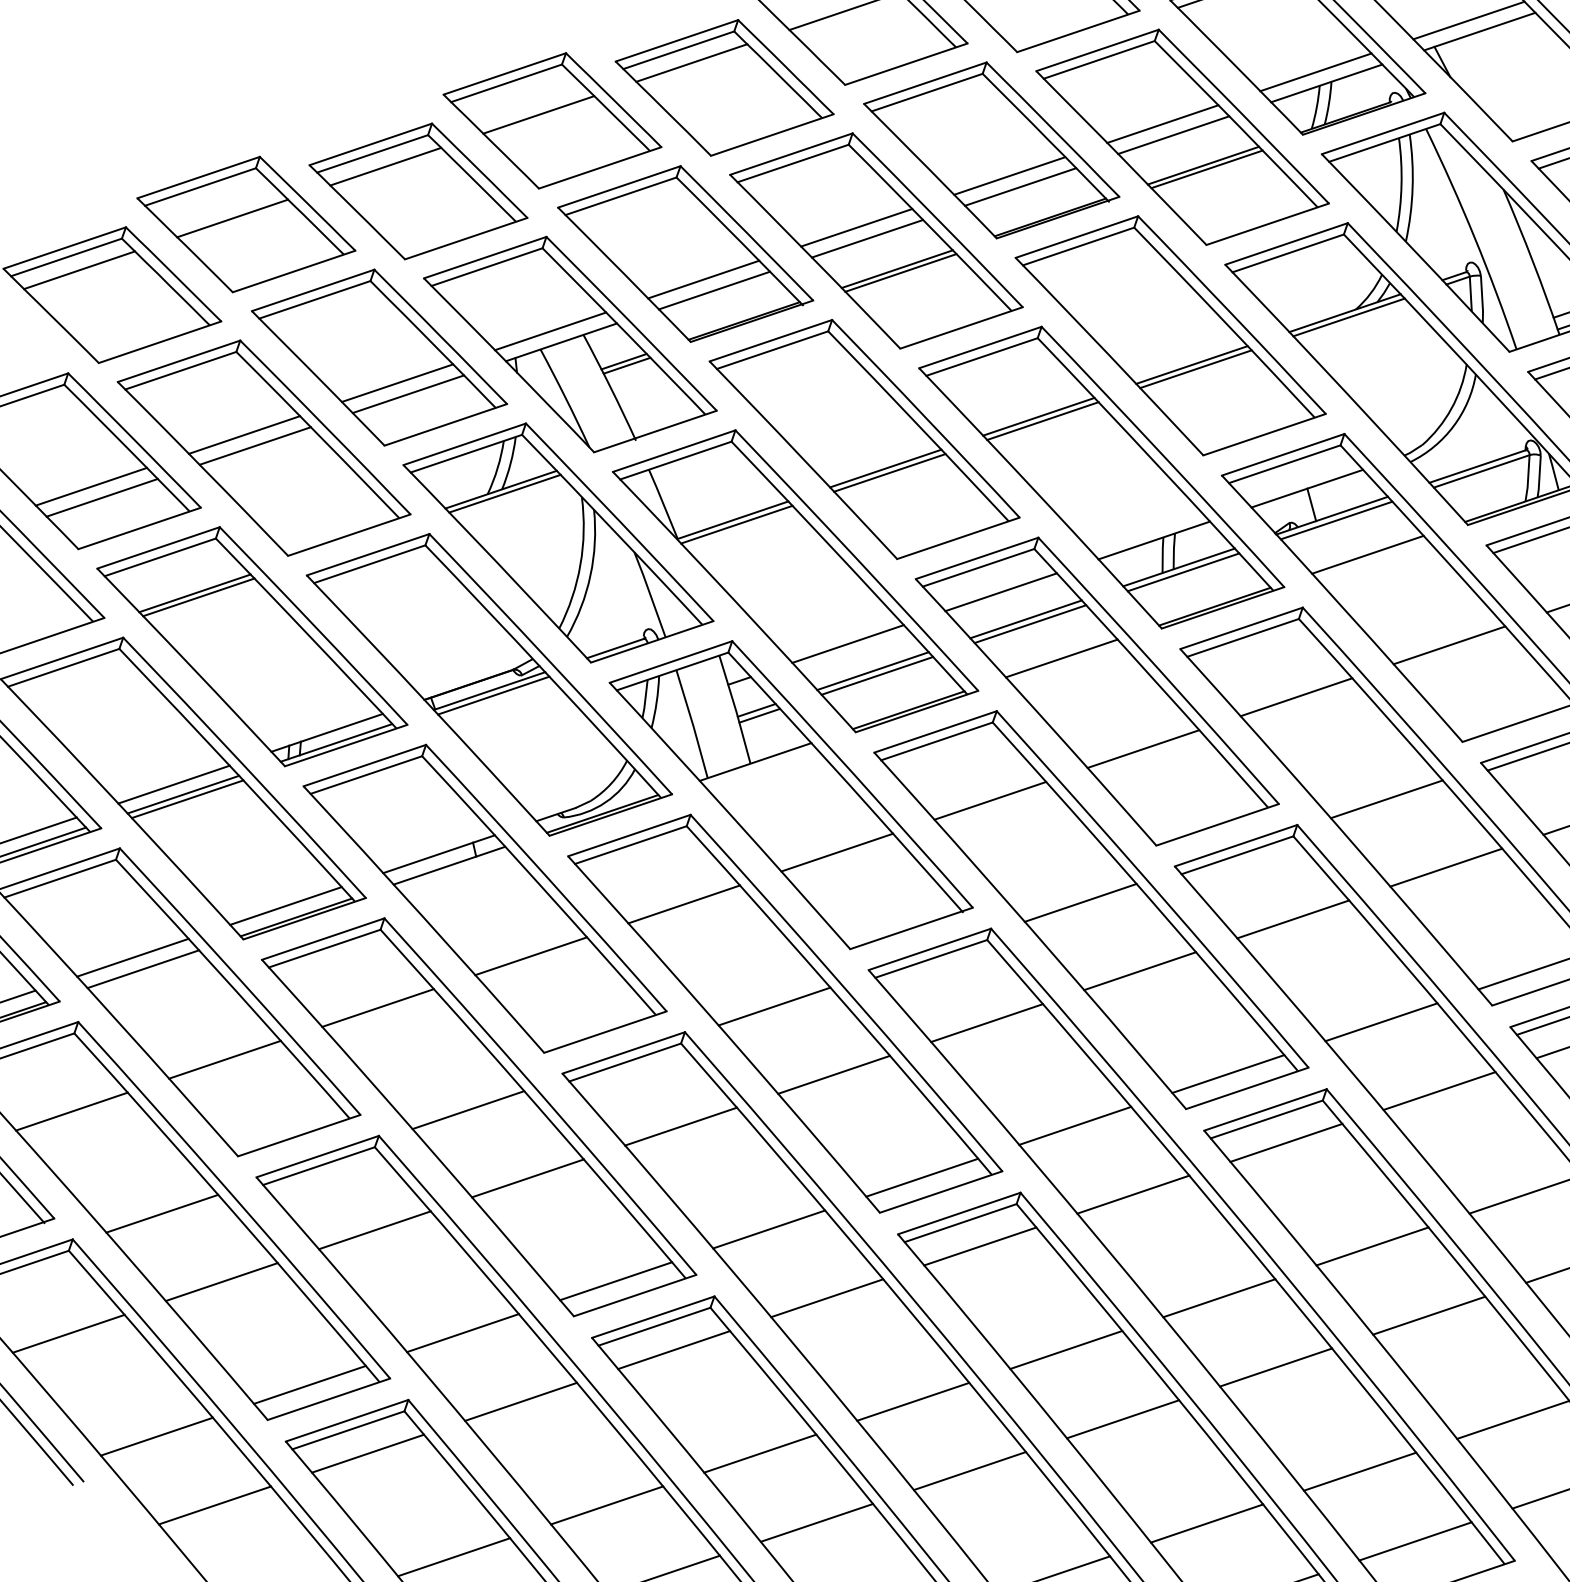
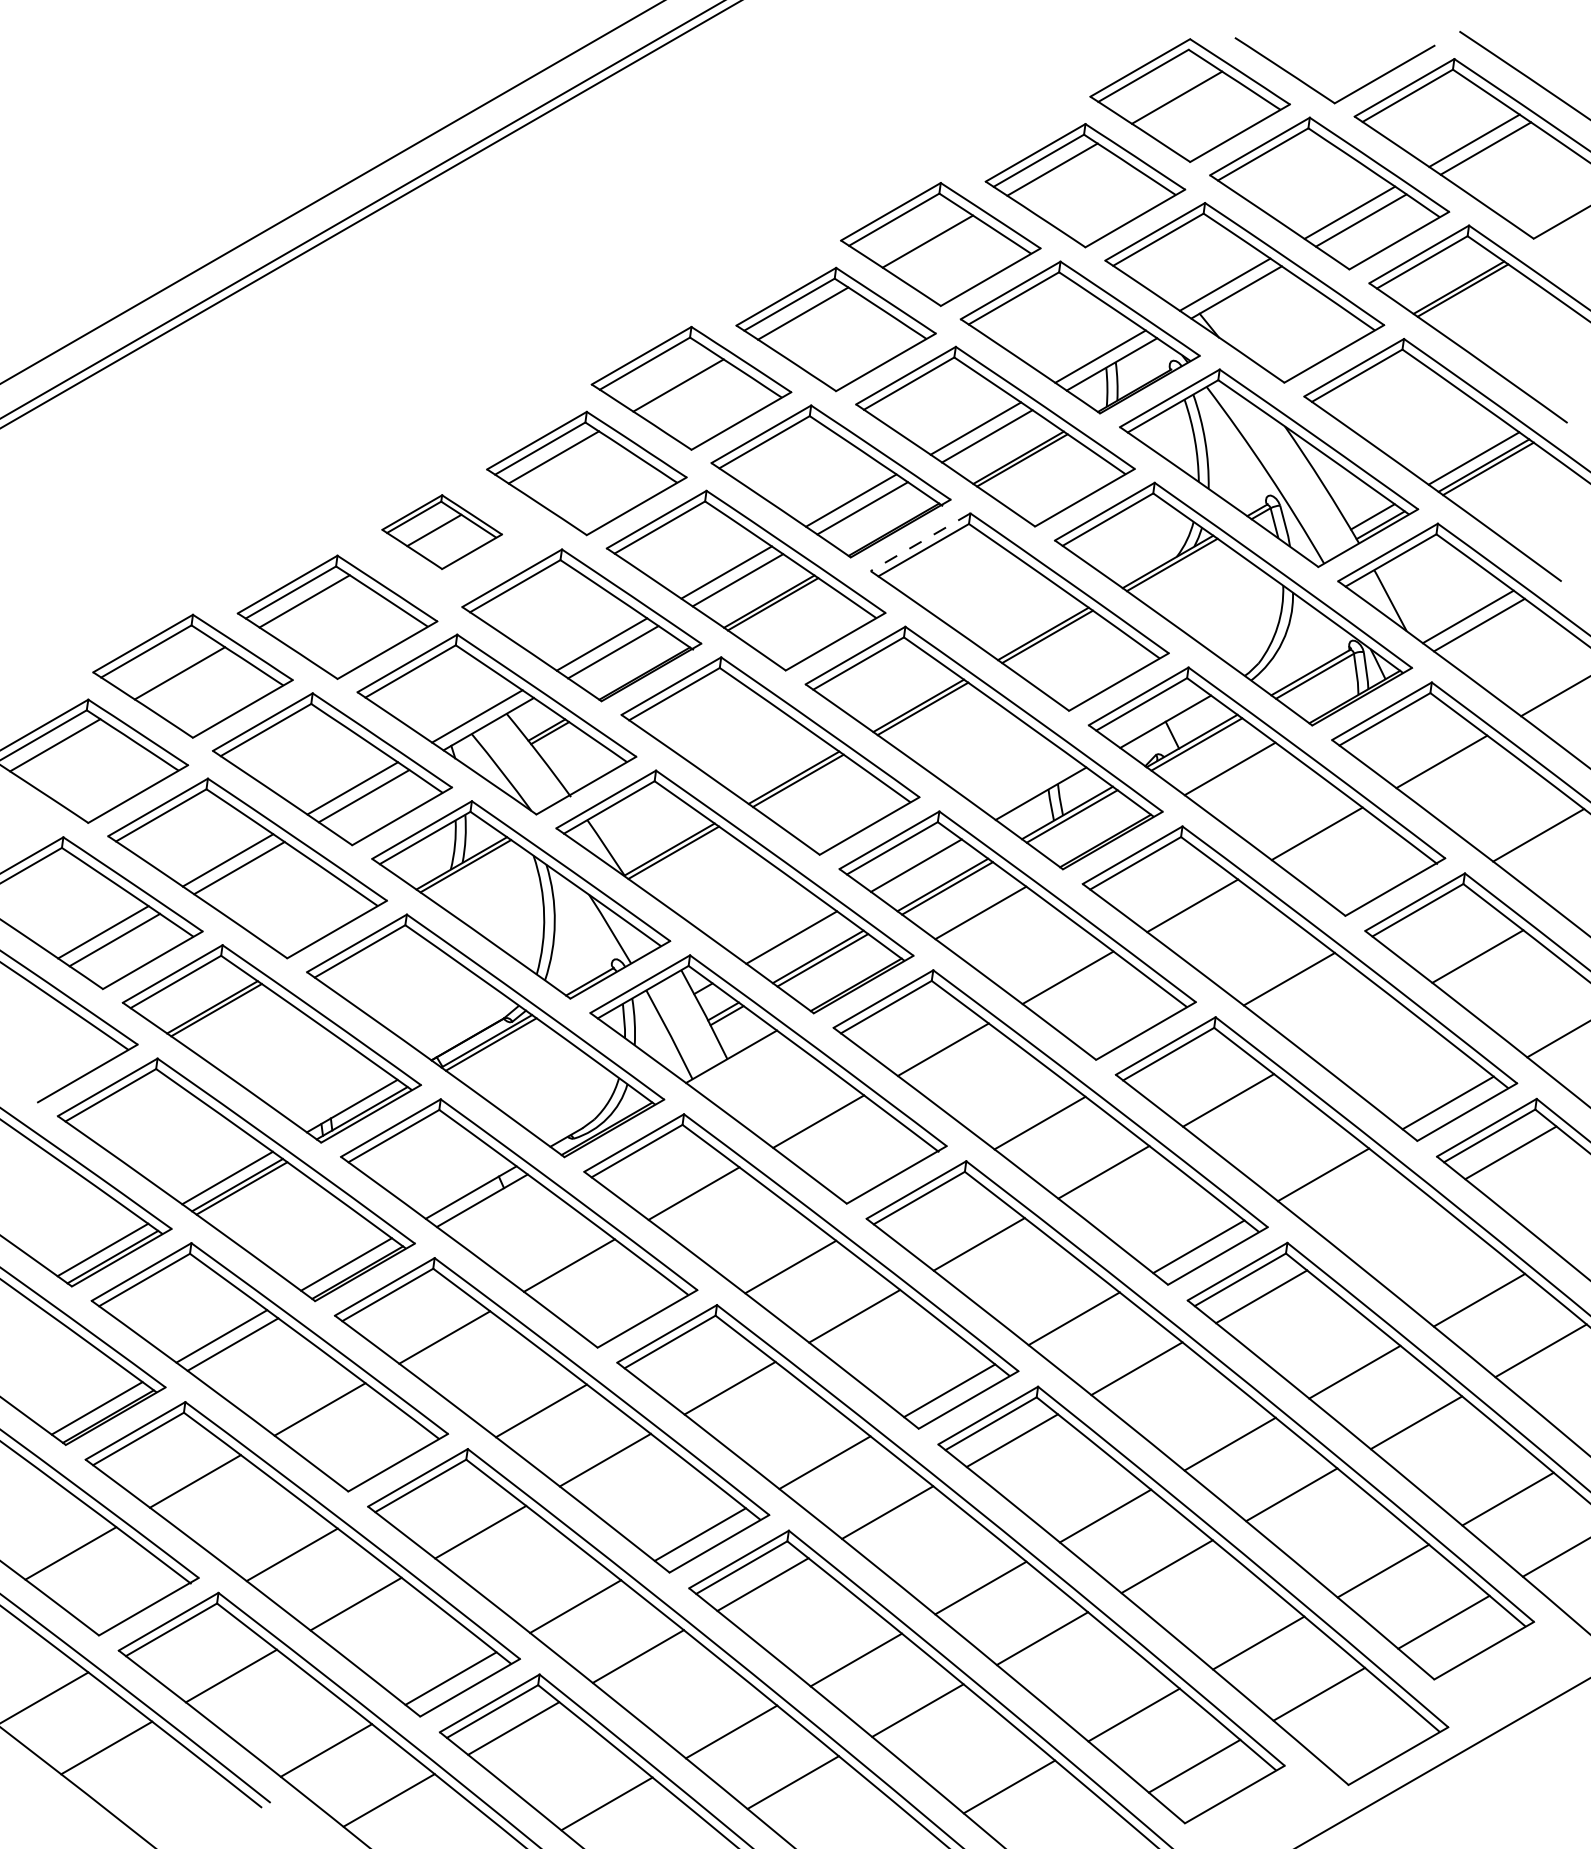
part: (551, 119) -> (441, 531), size x0.6
line: (1076, 237) -> (920, 542), solid -> dashed
line: (1445, 867) -> (1352, 1028), removed
line: (1438, 1090) -> (1385, 1224), removed

